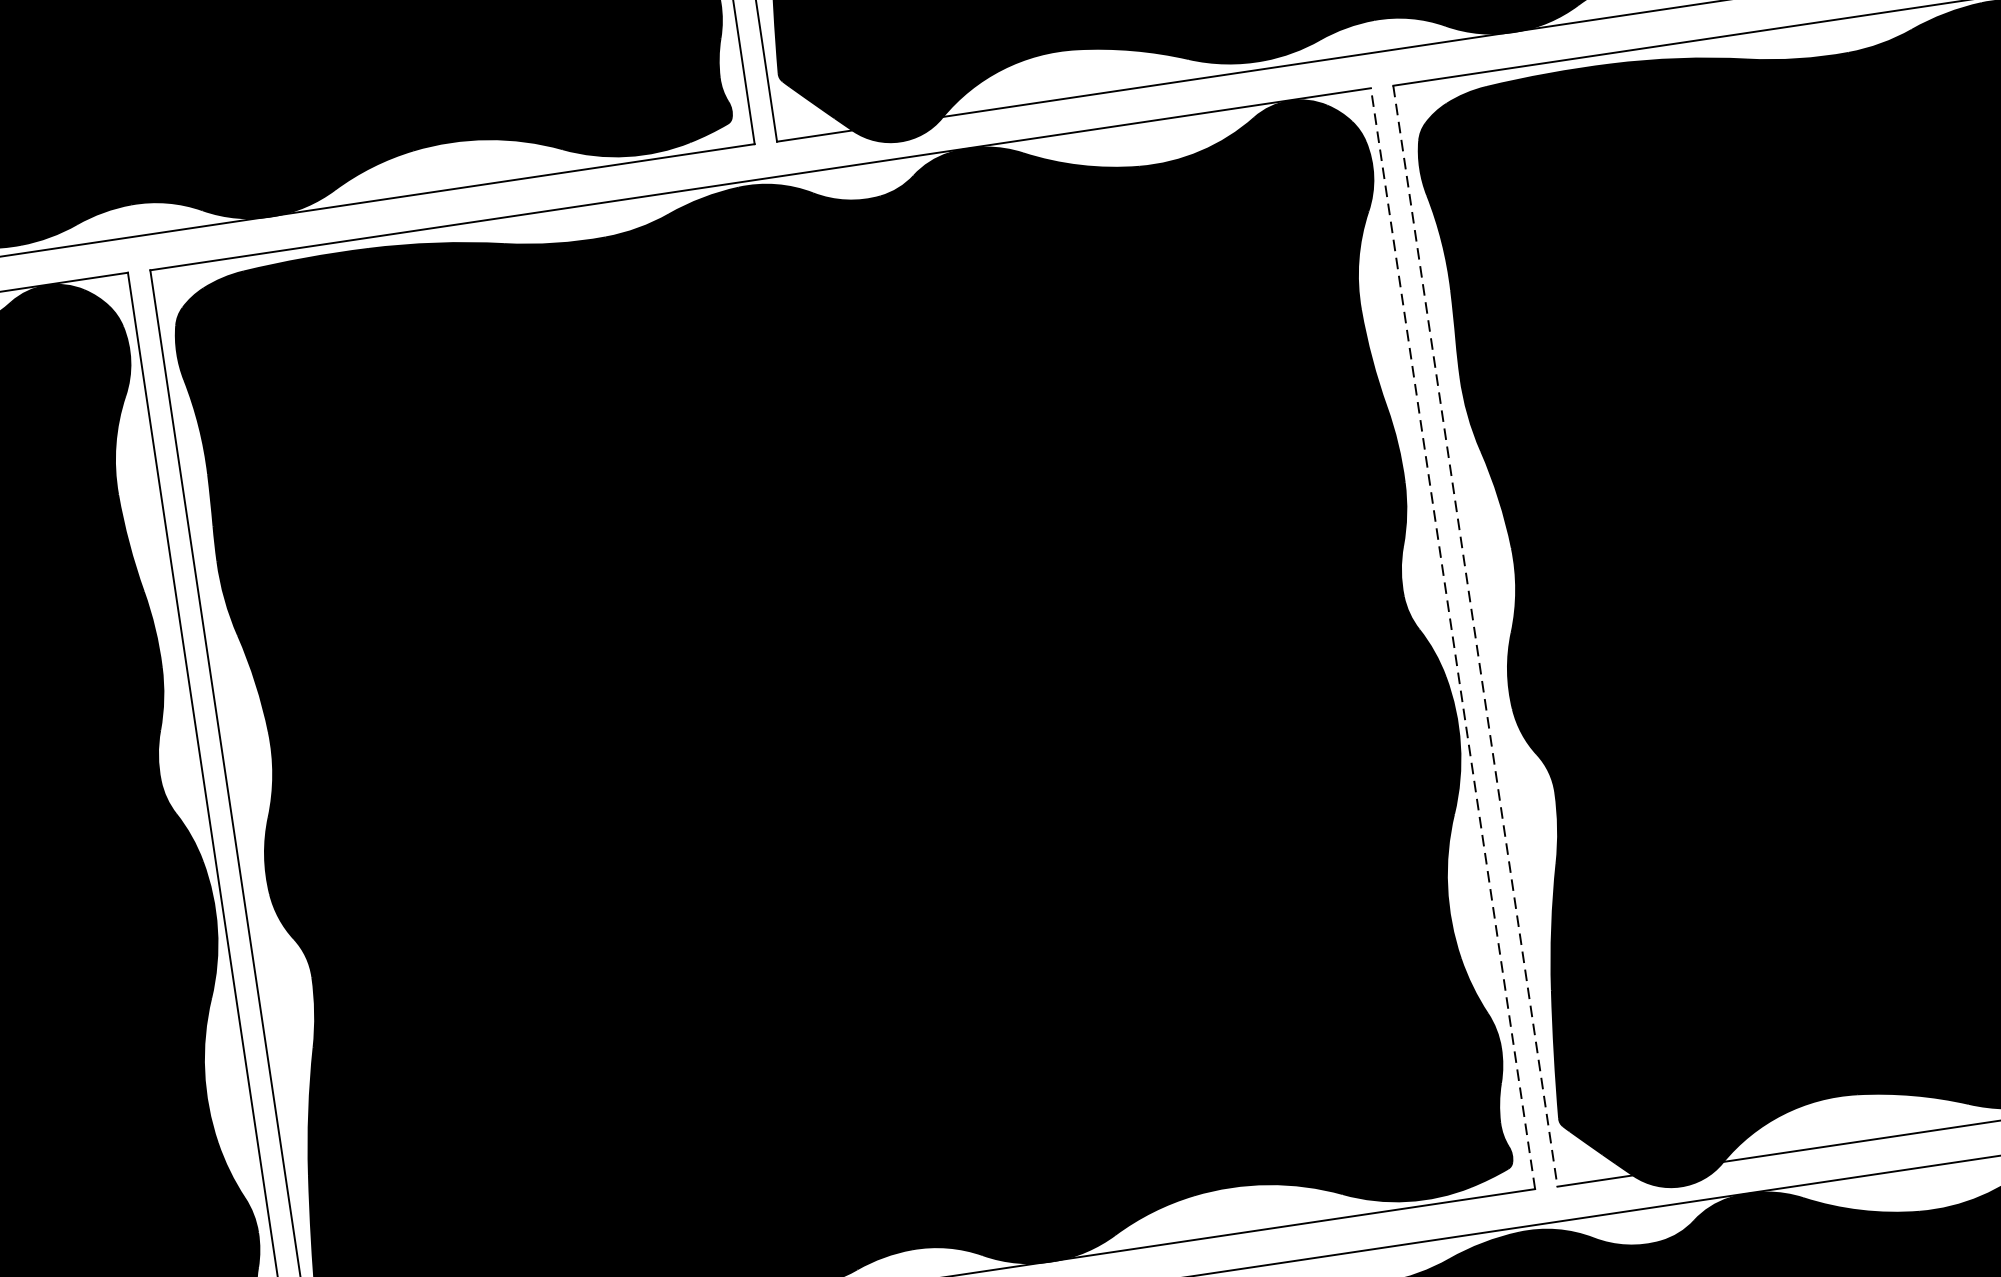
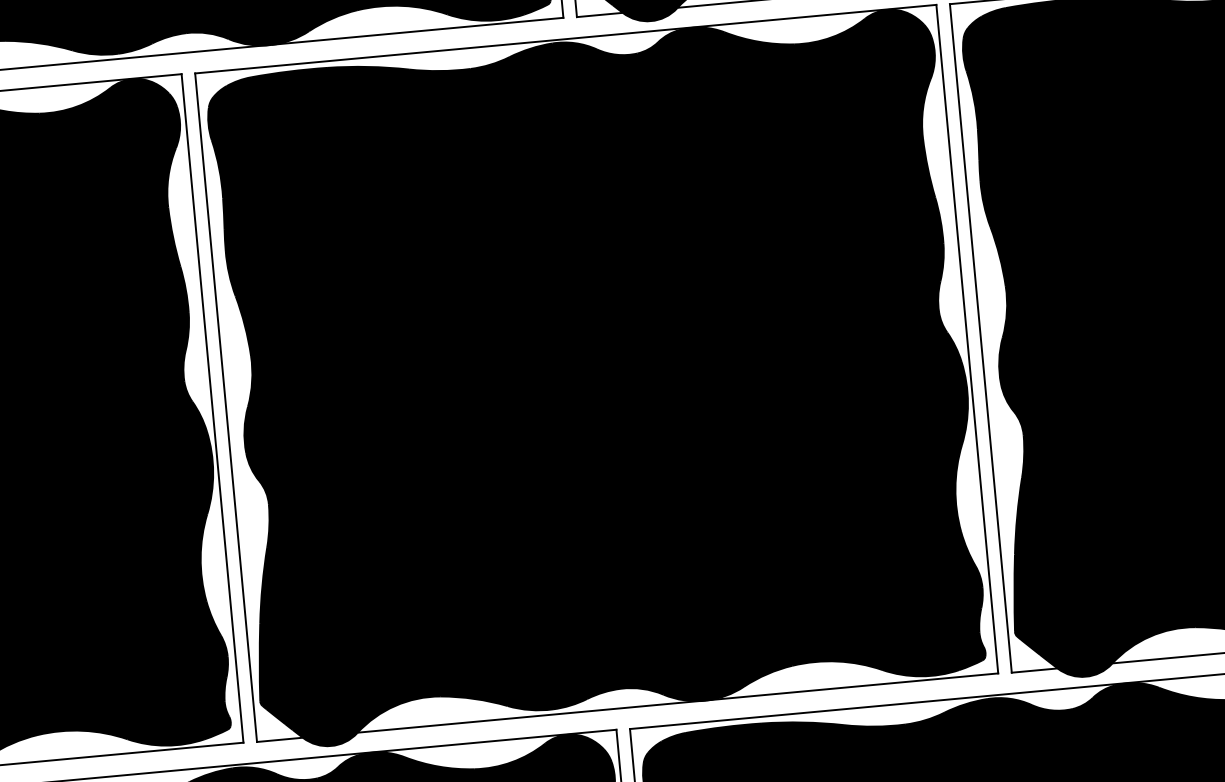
line: (1474, 636) -> (980, 338), dashed -> solid
line: (1453, 639) -> (967, 339), dashed -> solid

